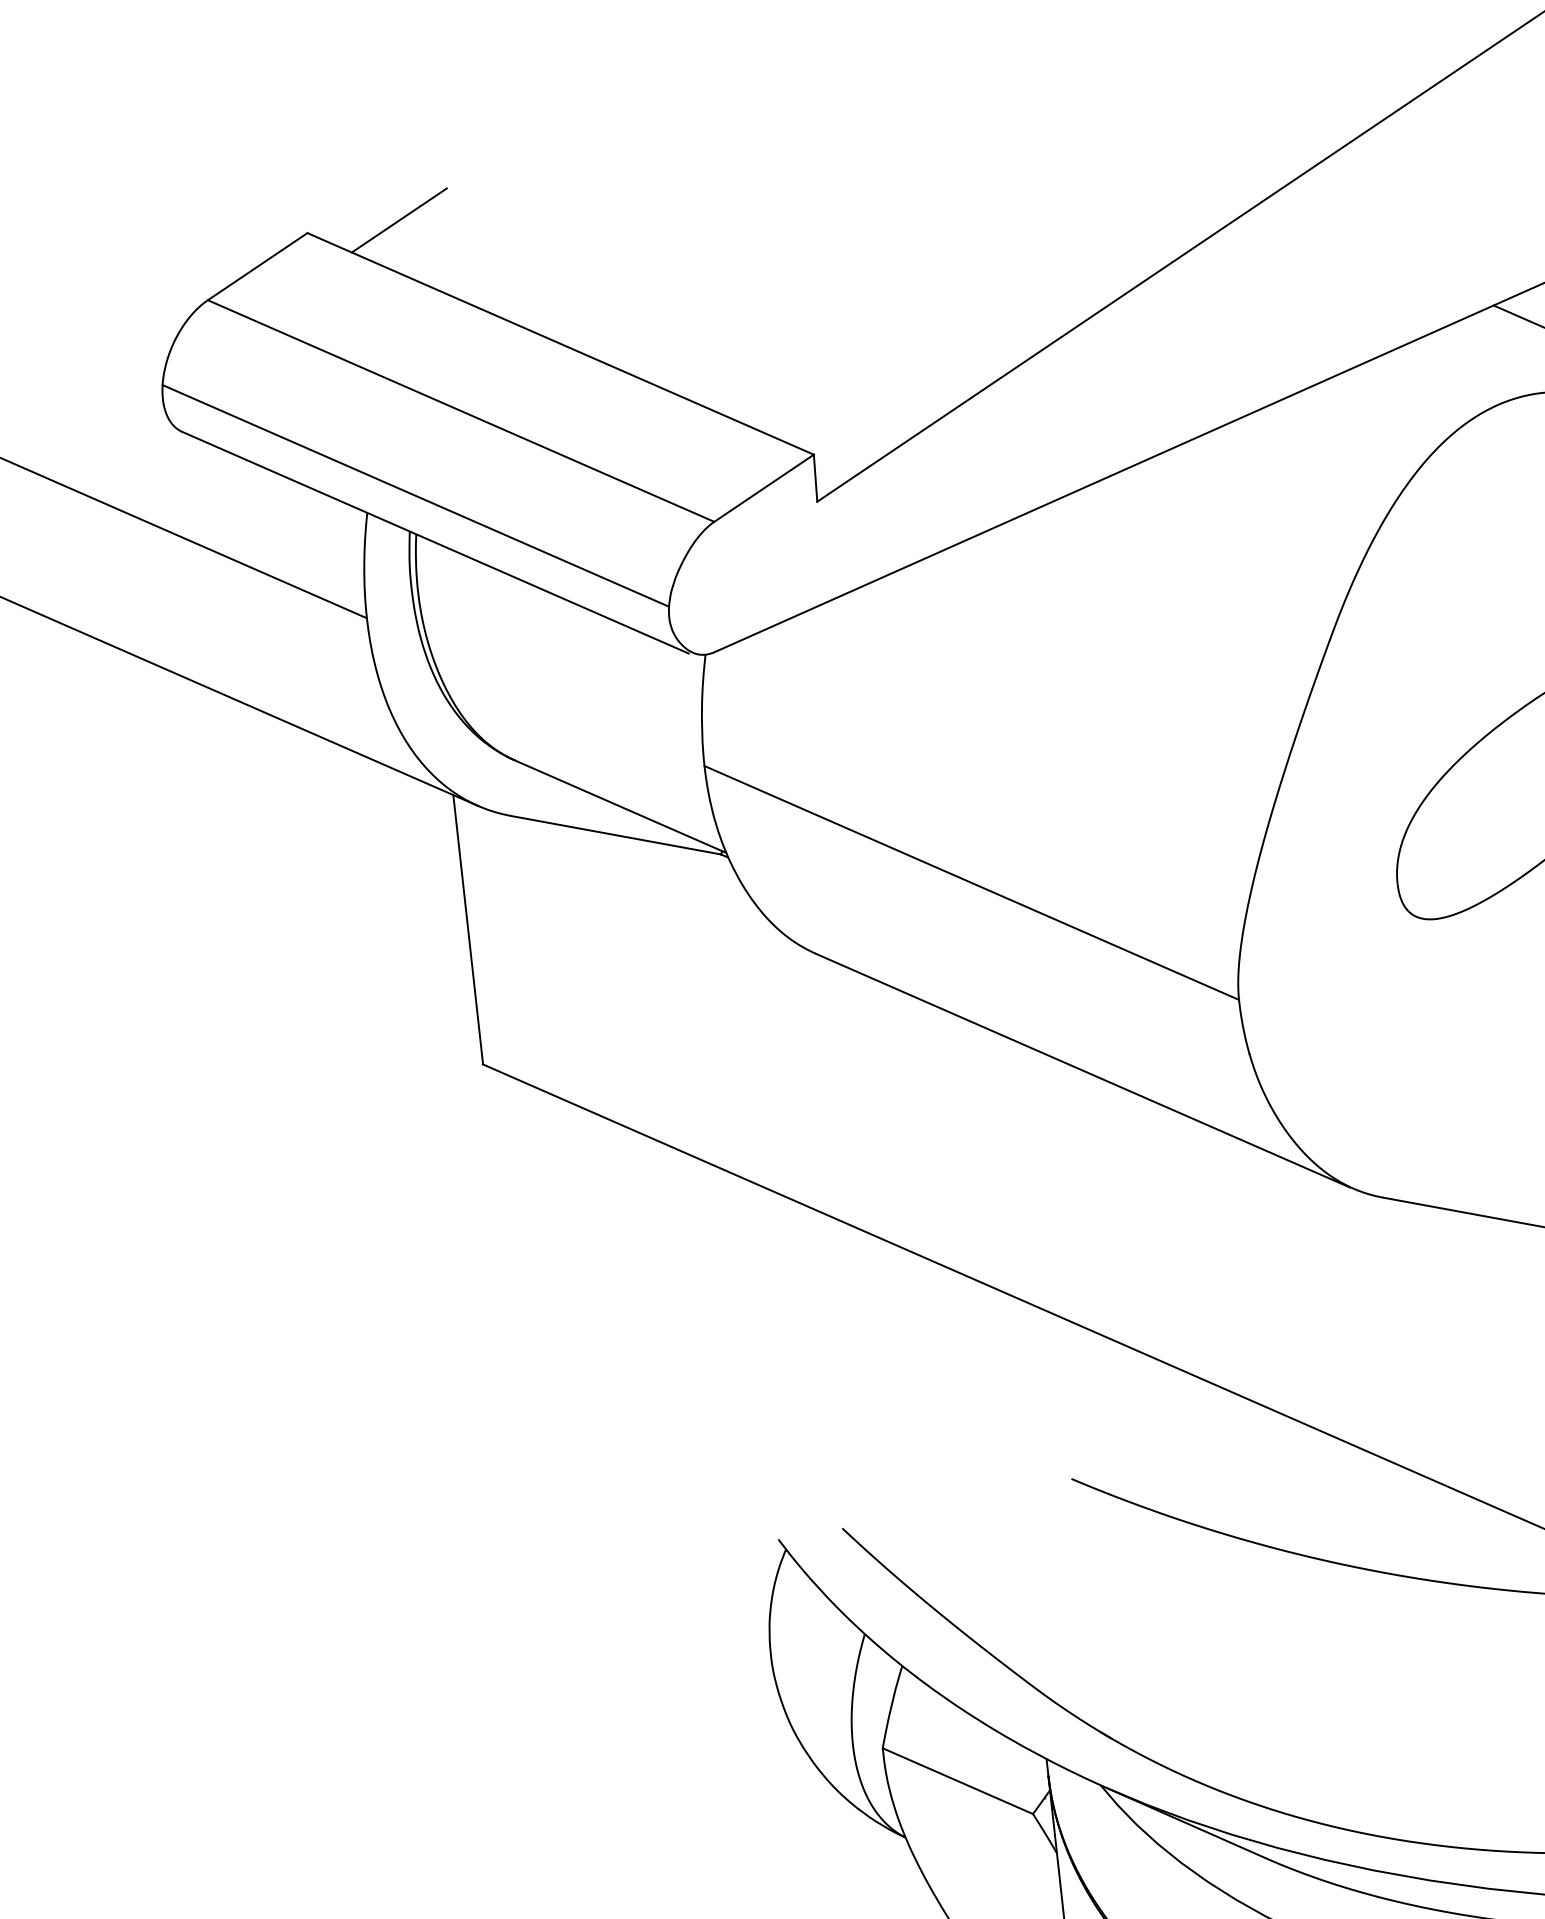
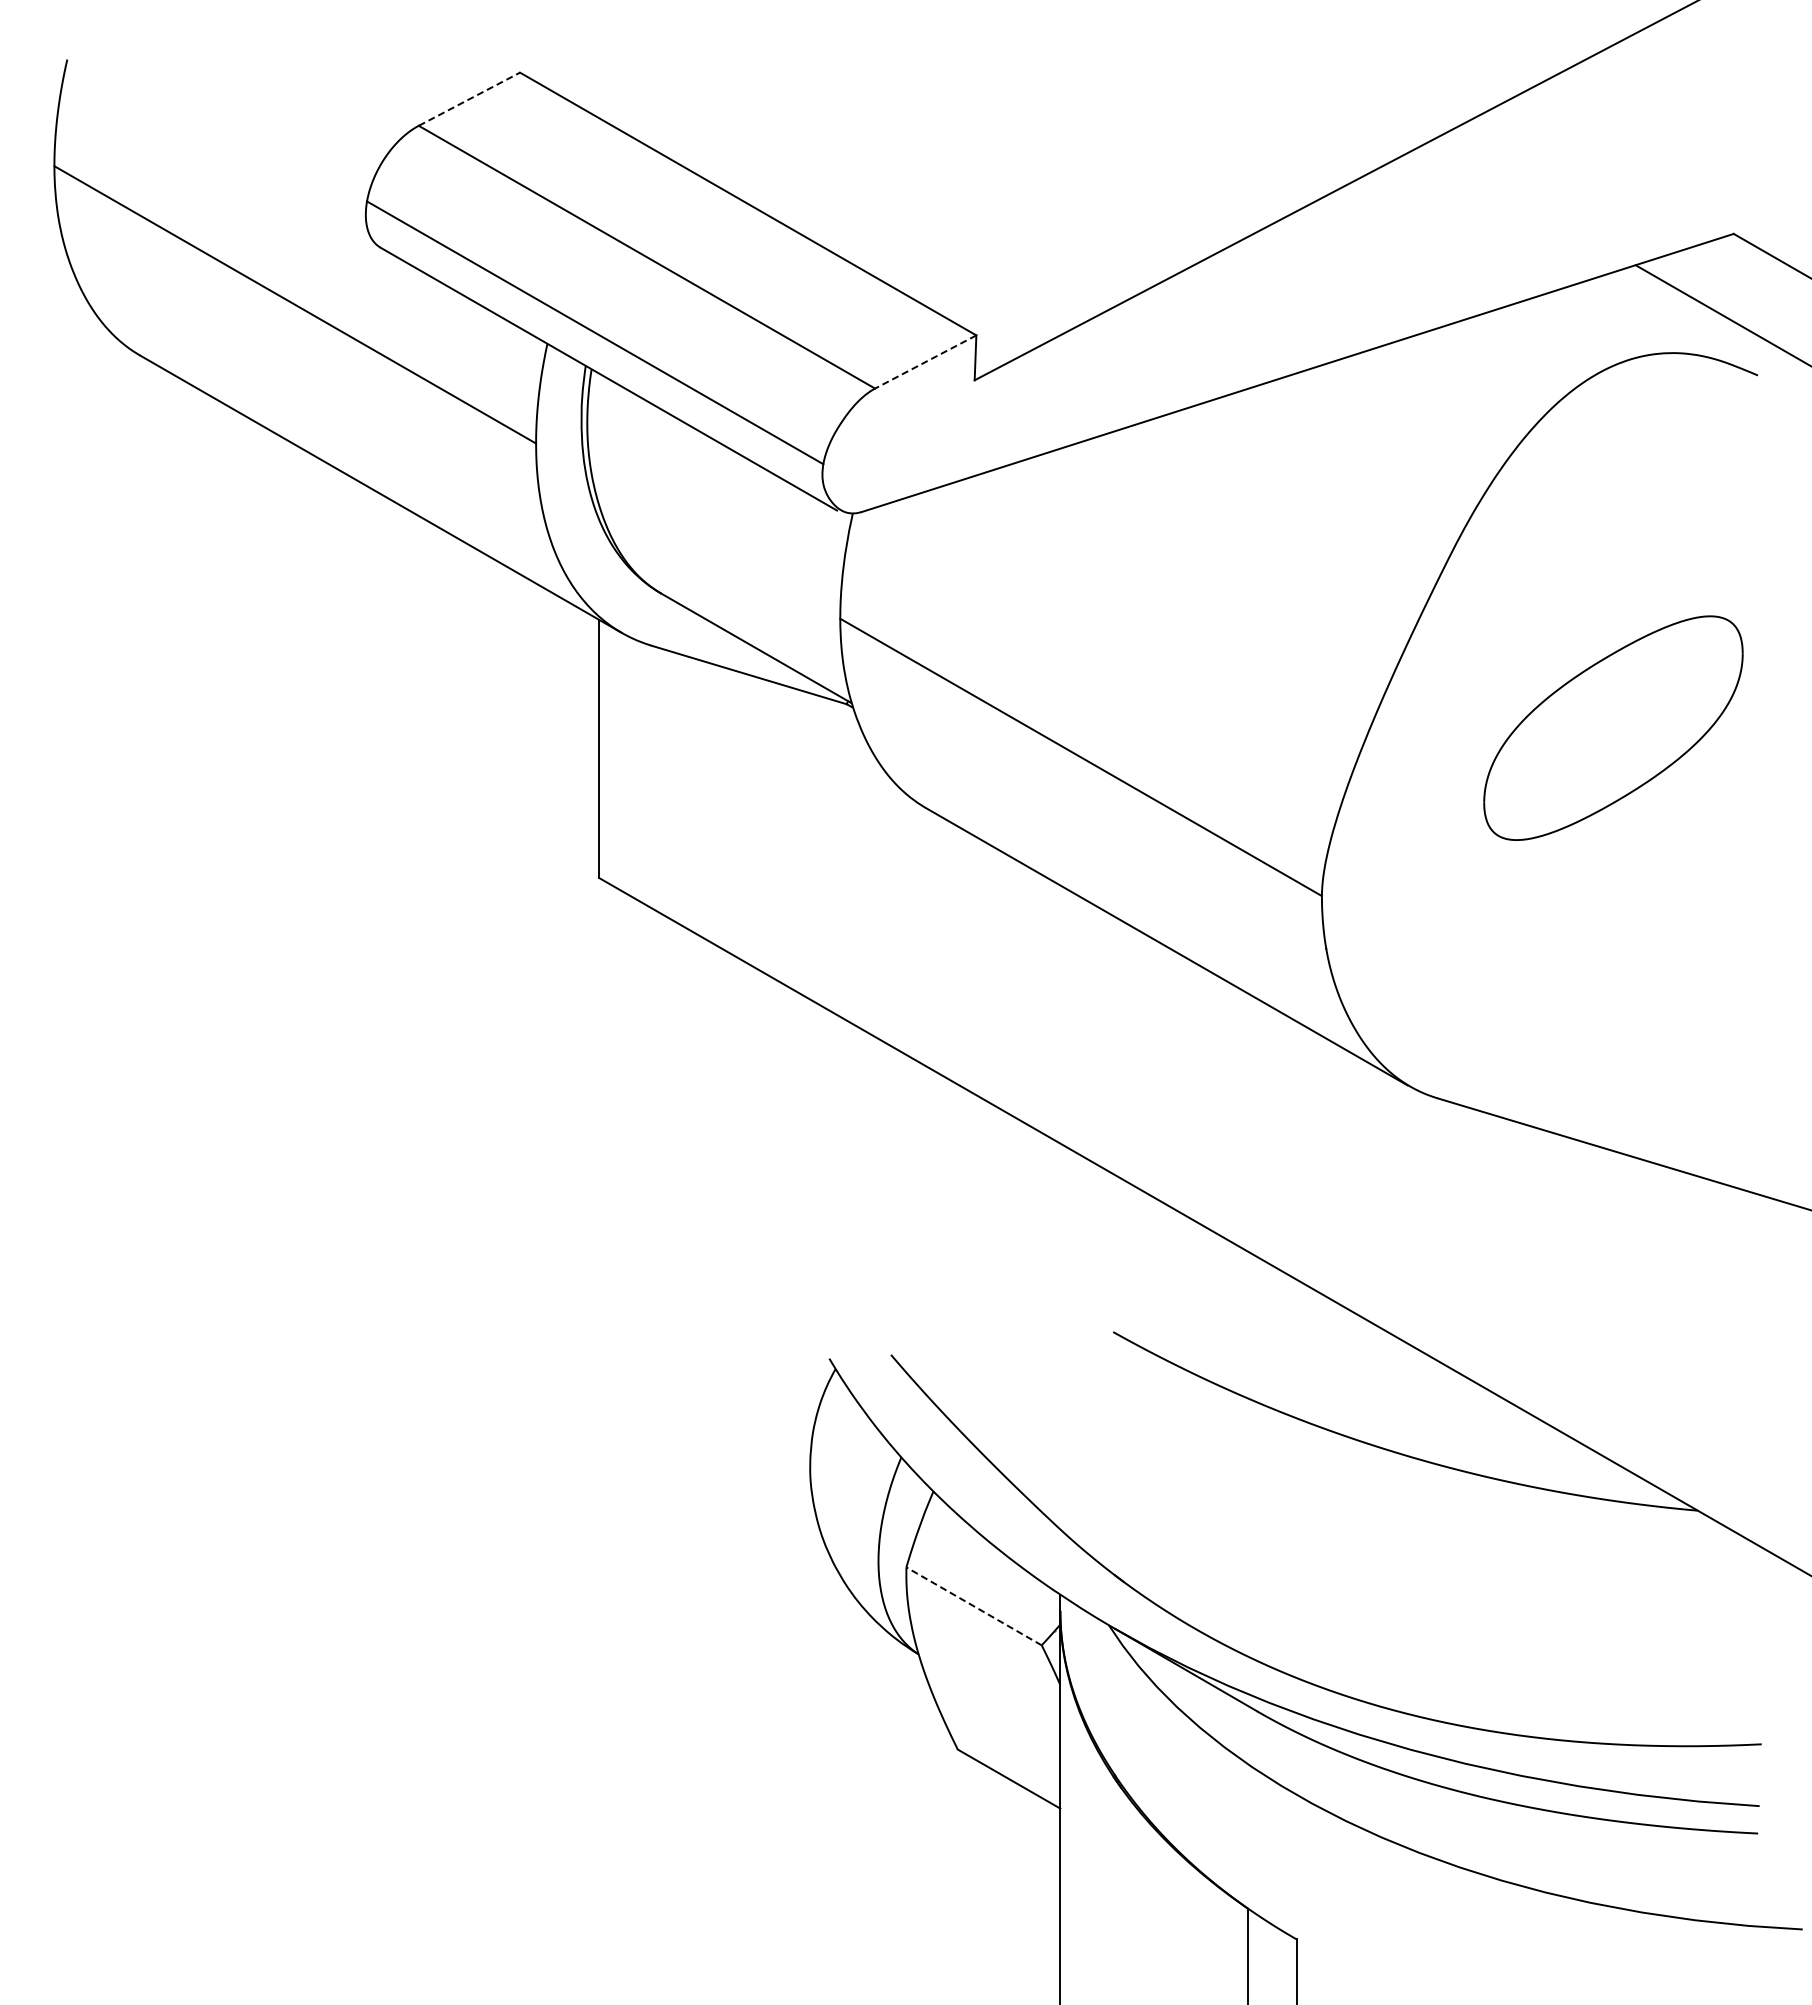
line: (399, 219) -> (608, 69), removed
line: (257, 266) -> (469, 99), solid -> dashed
line: (763, 488) -> (925, 362), solid -> dashed
line: (957, 1781) -> (973, 1606), solid -> dashed

